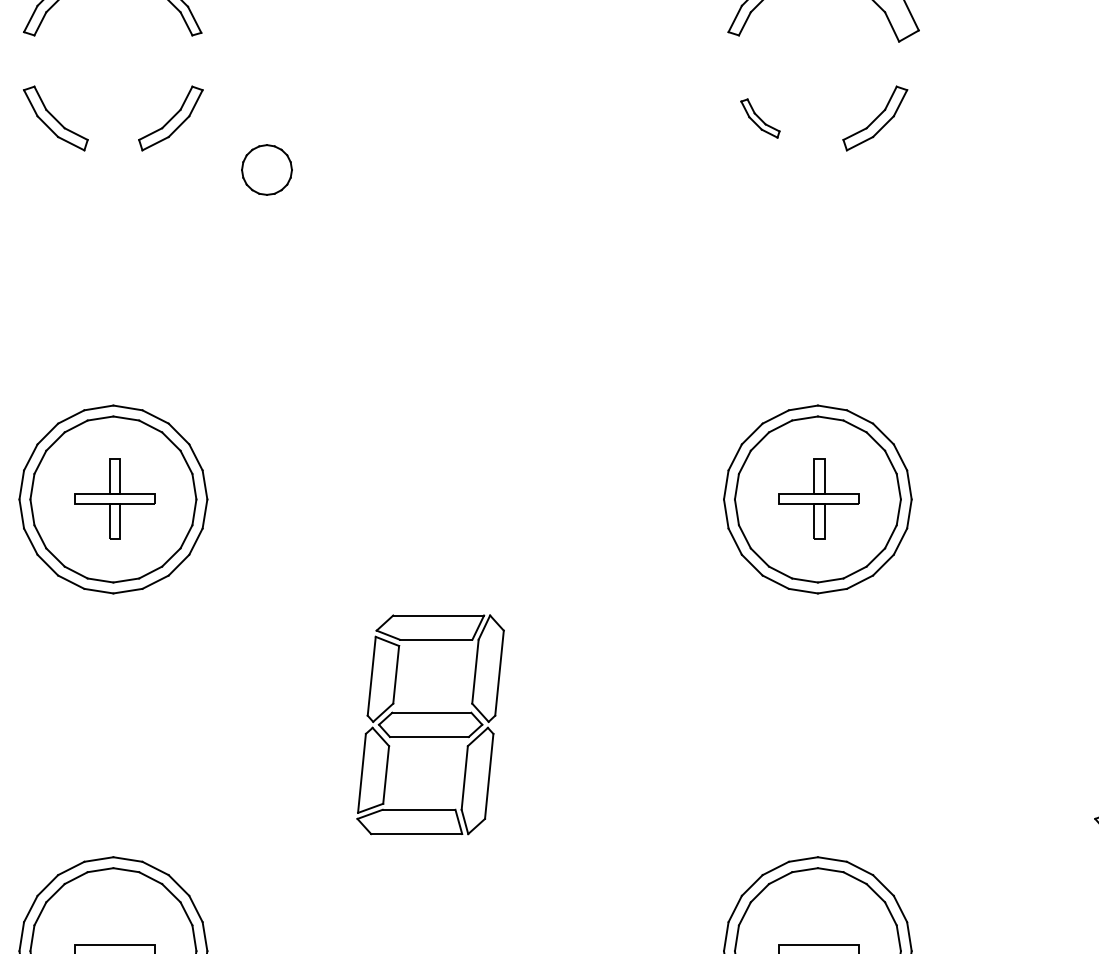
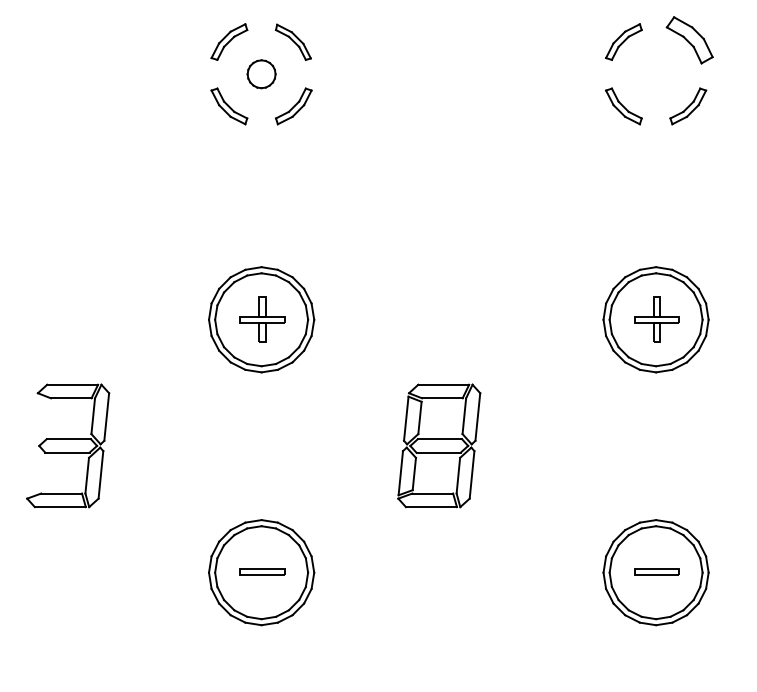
part: (759, 118) -> (623, 106), size x1.67
part: (266, 170) -> (261, 74), moved

